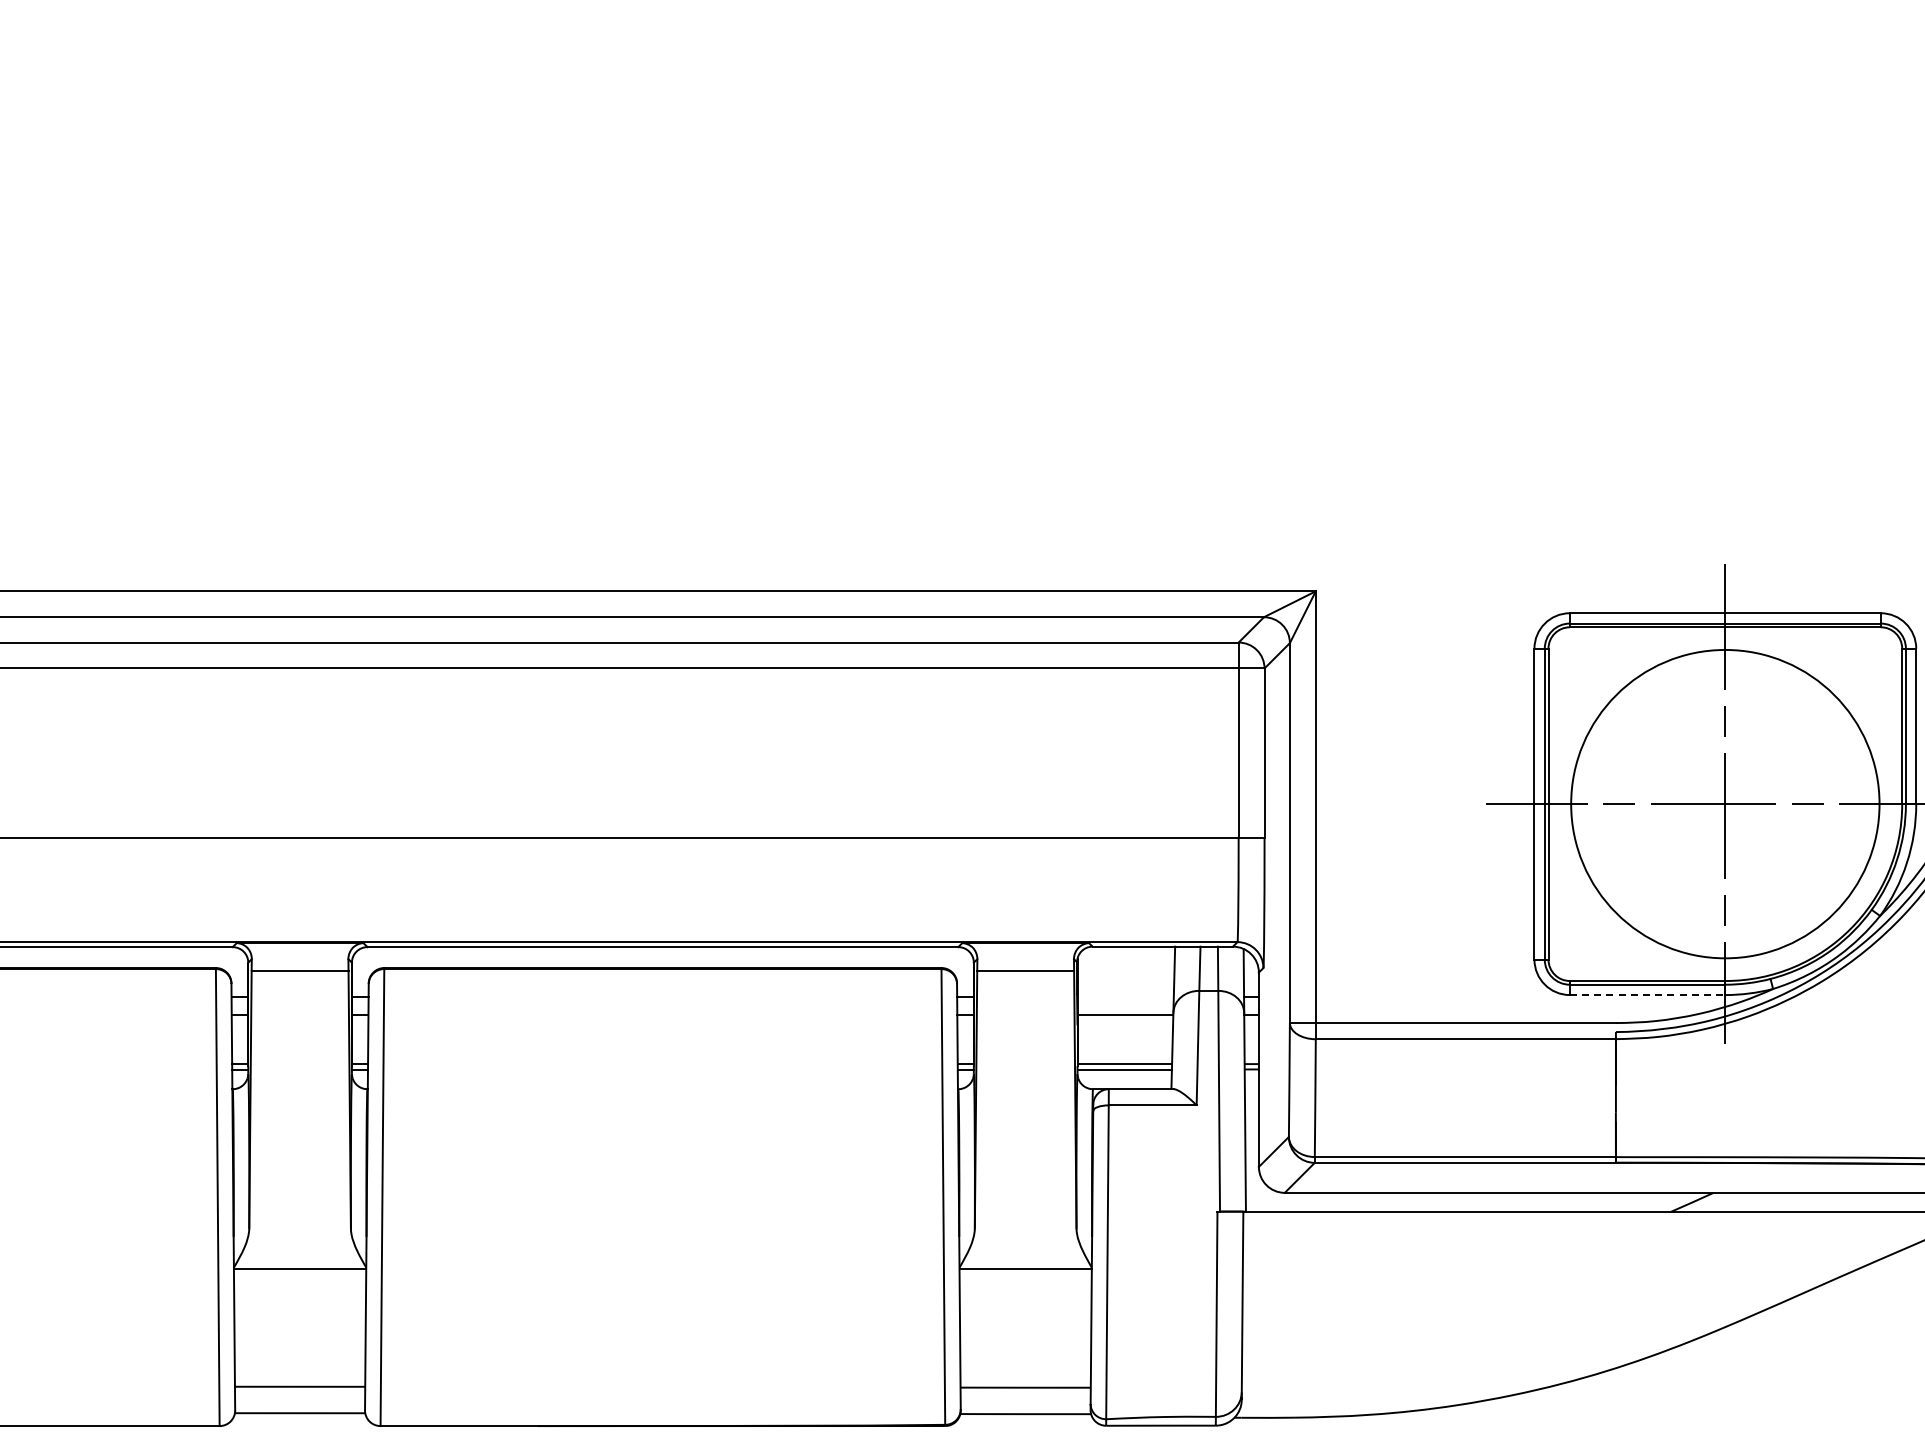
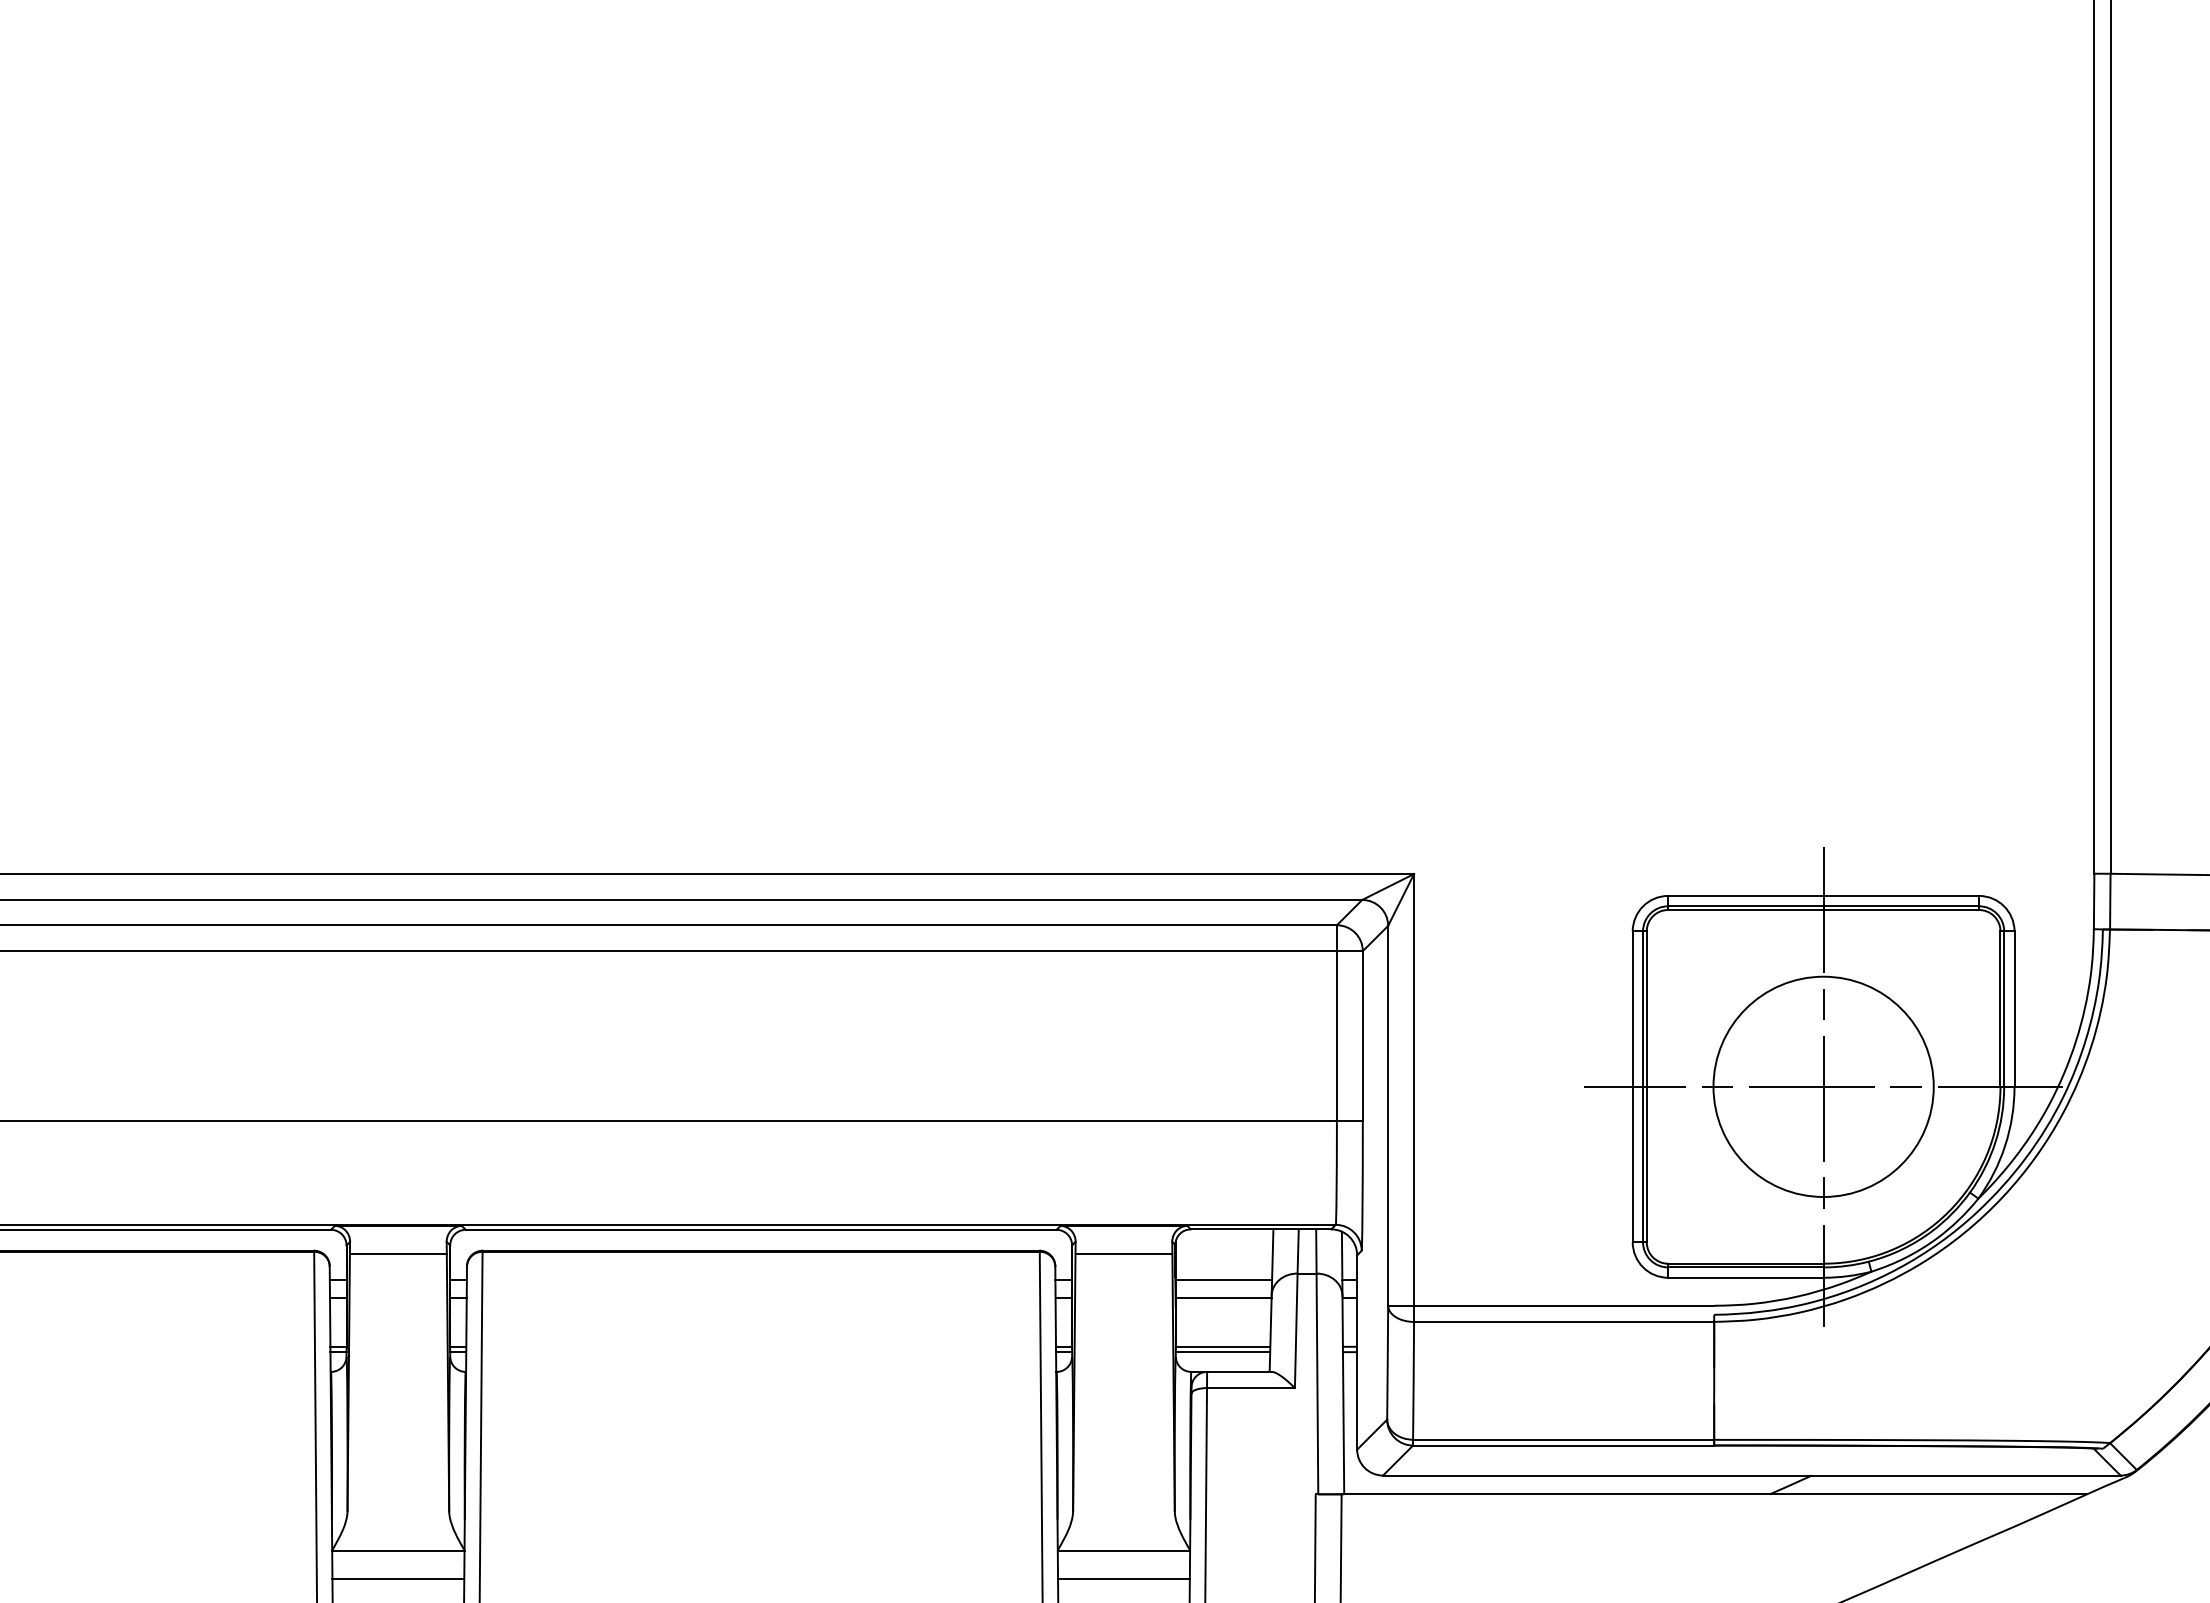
circle: (1725, 803) -> (1823, 1086), size x0.71
line: (1647, 994) -> (1745, 1277), dashed -> solid
line: (1125, 997) -> (1223, 1280), added
line: (300, 1296) -> (398, 1579), added
line: (1025, 1296) -> (1123, 1579), added

